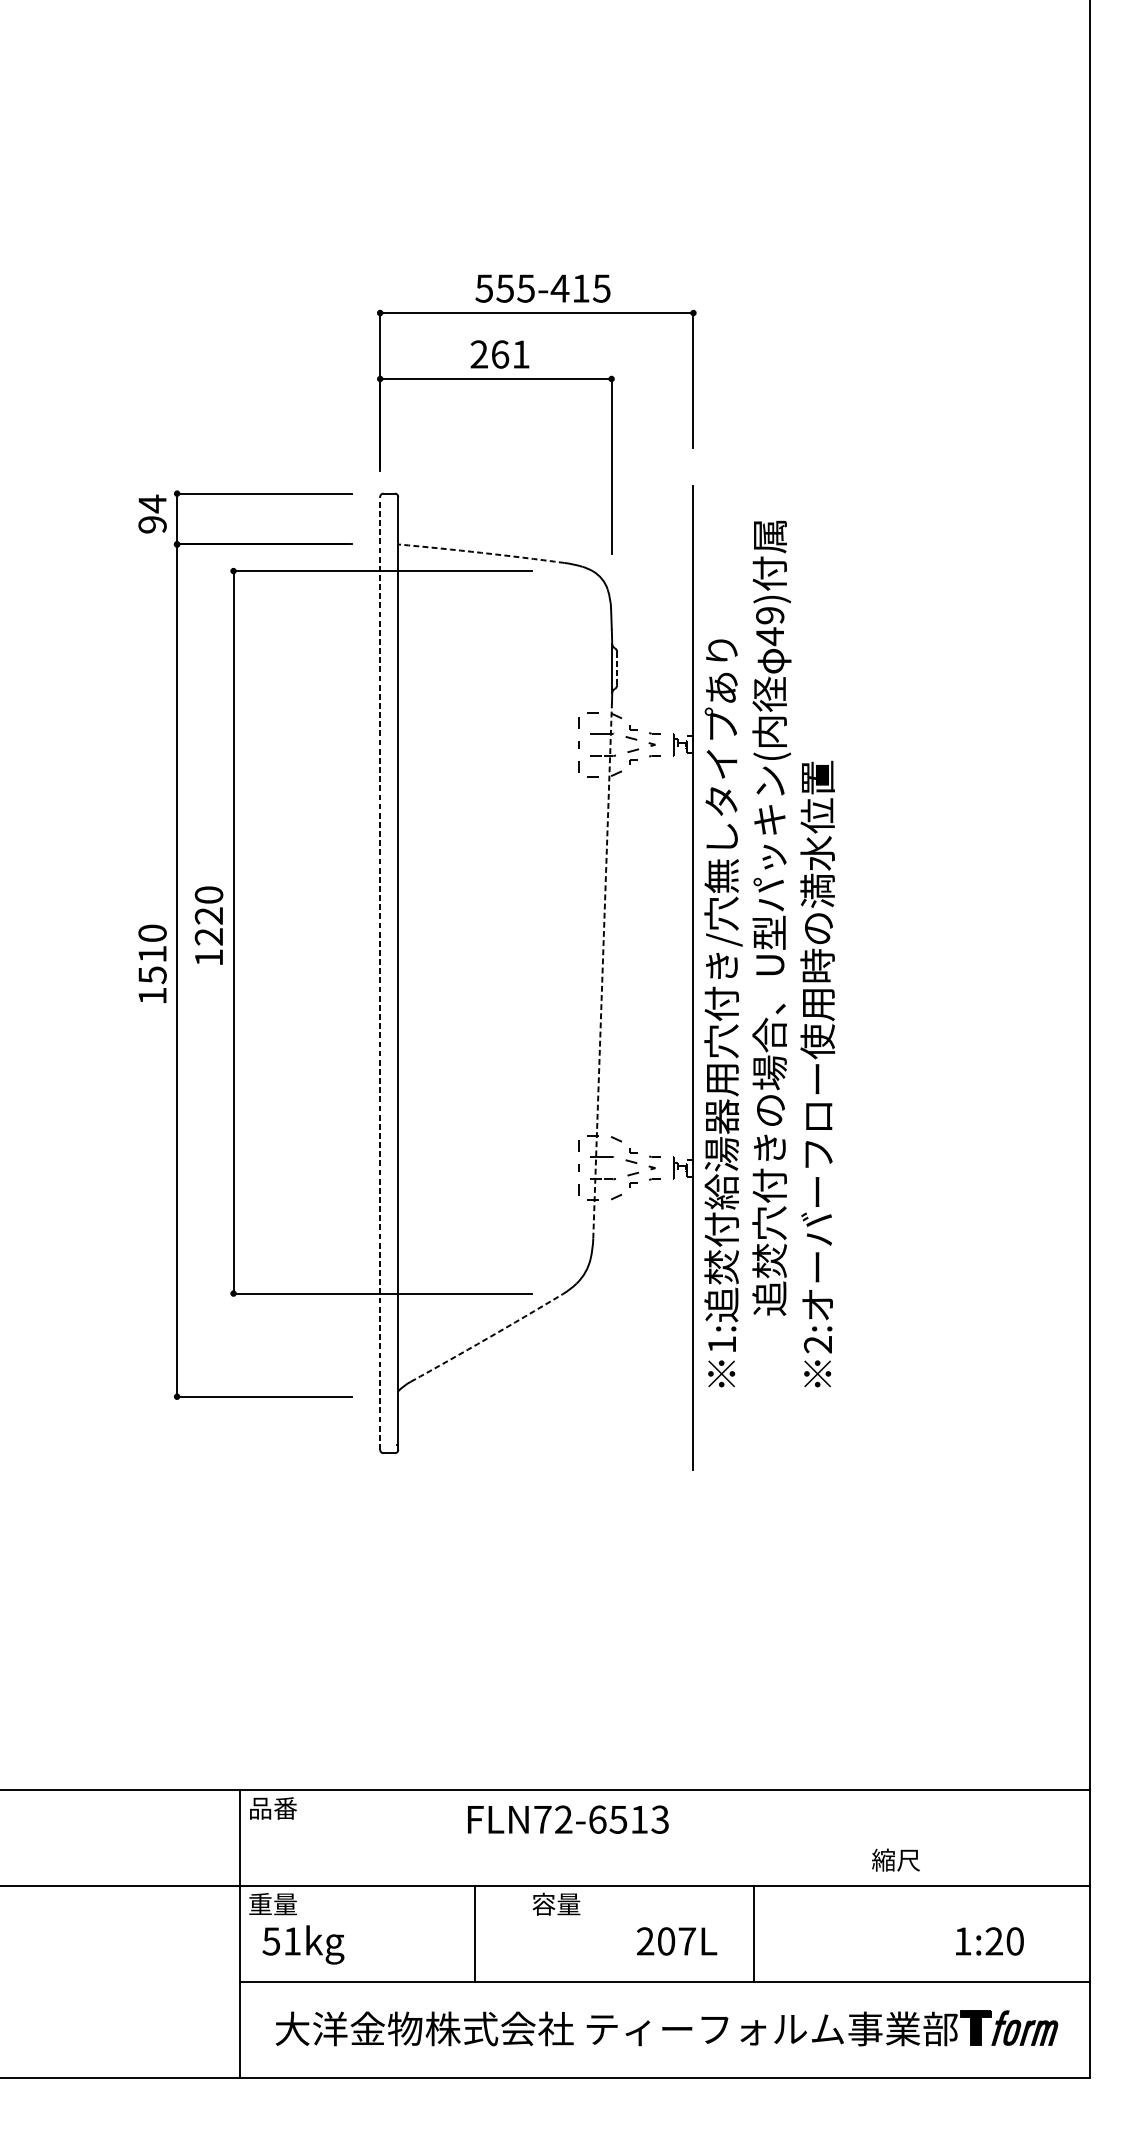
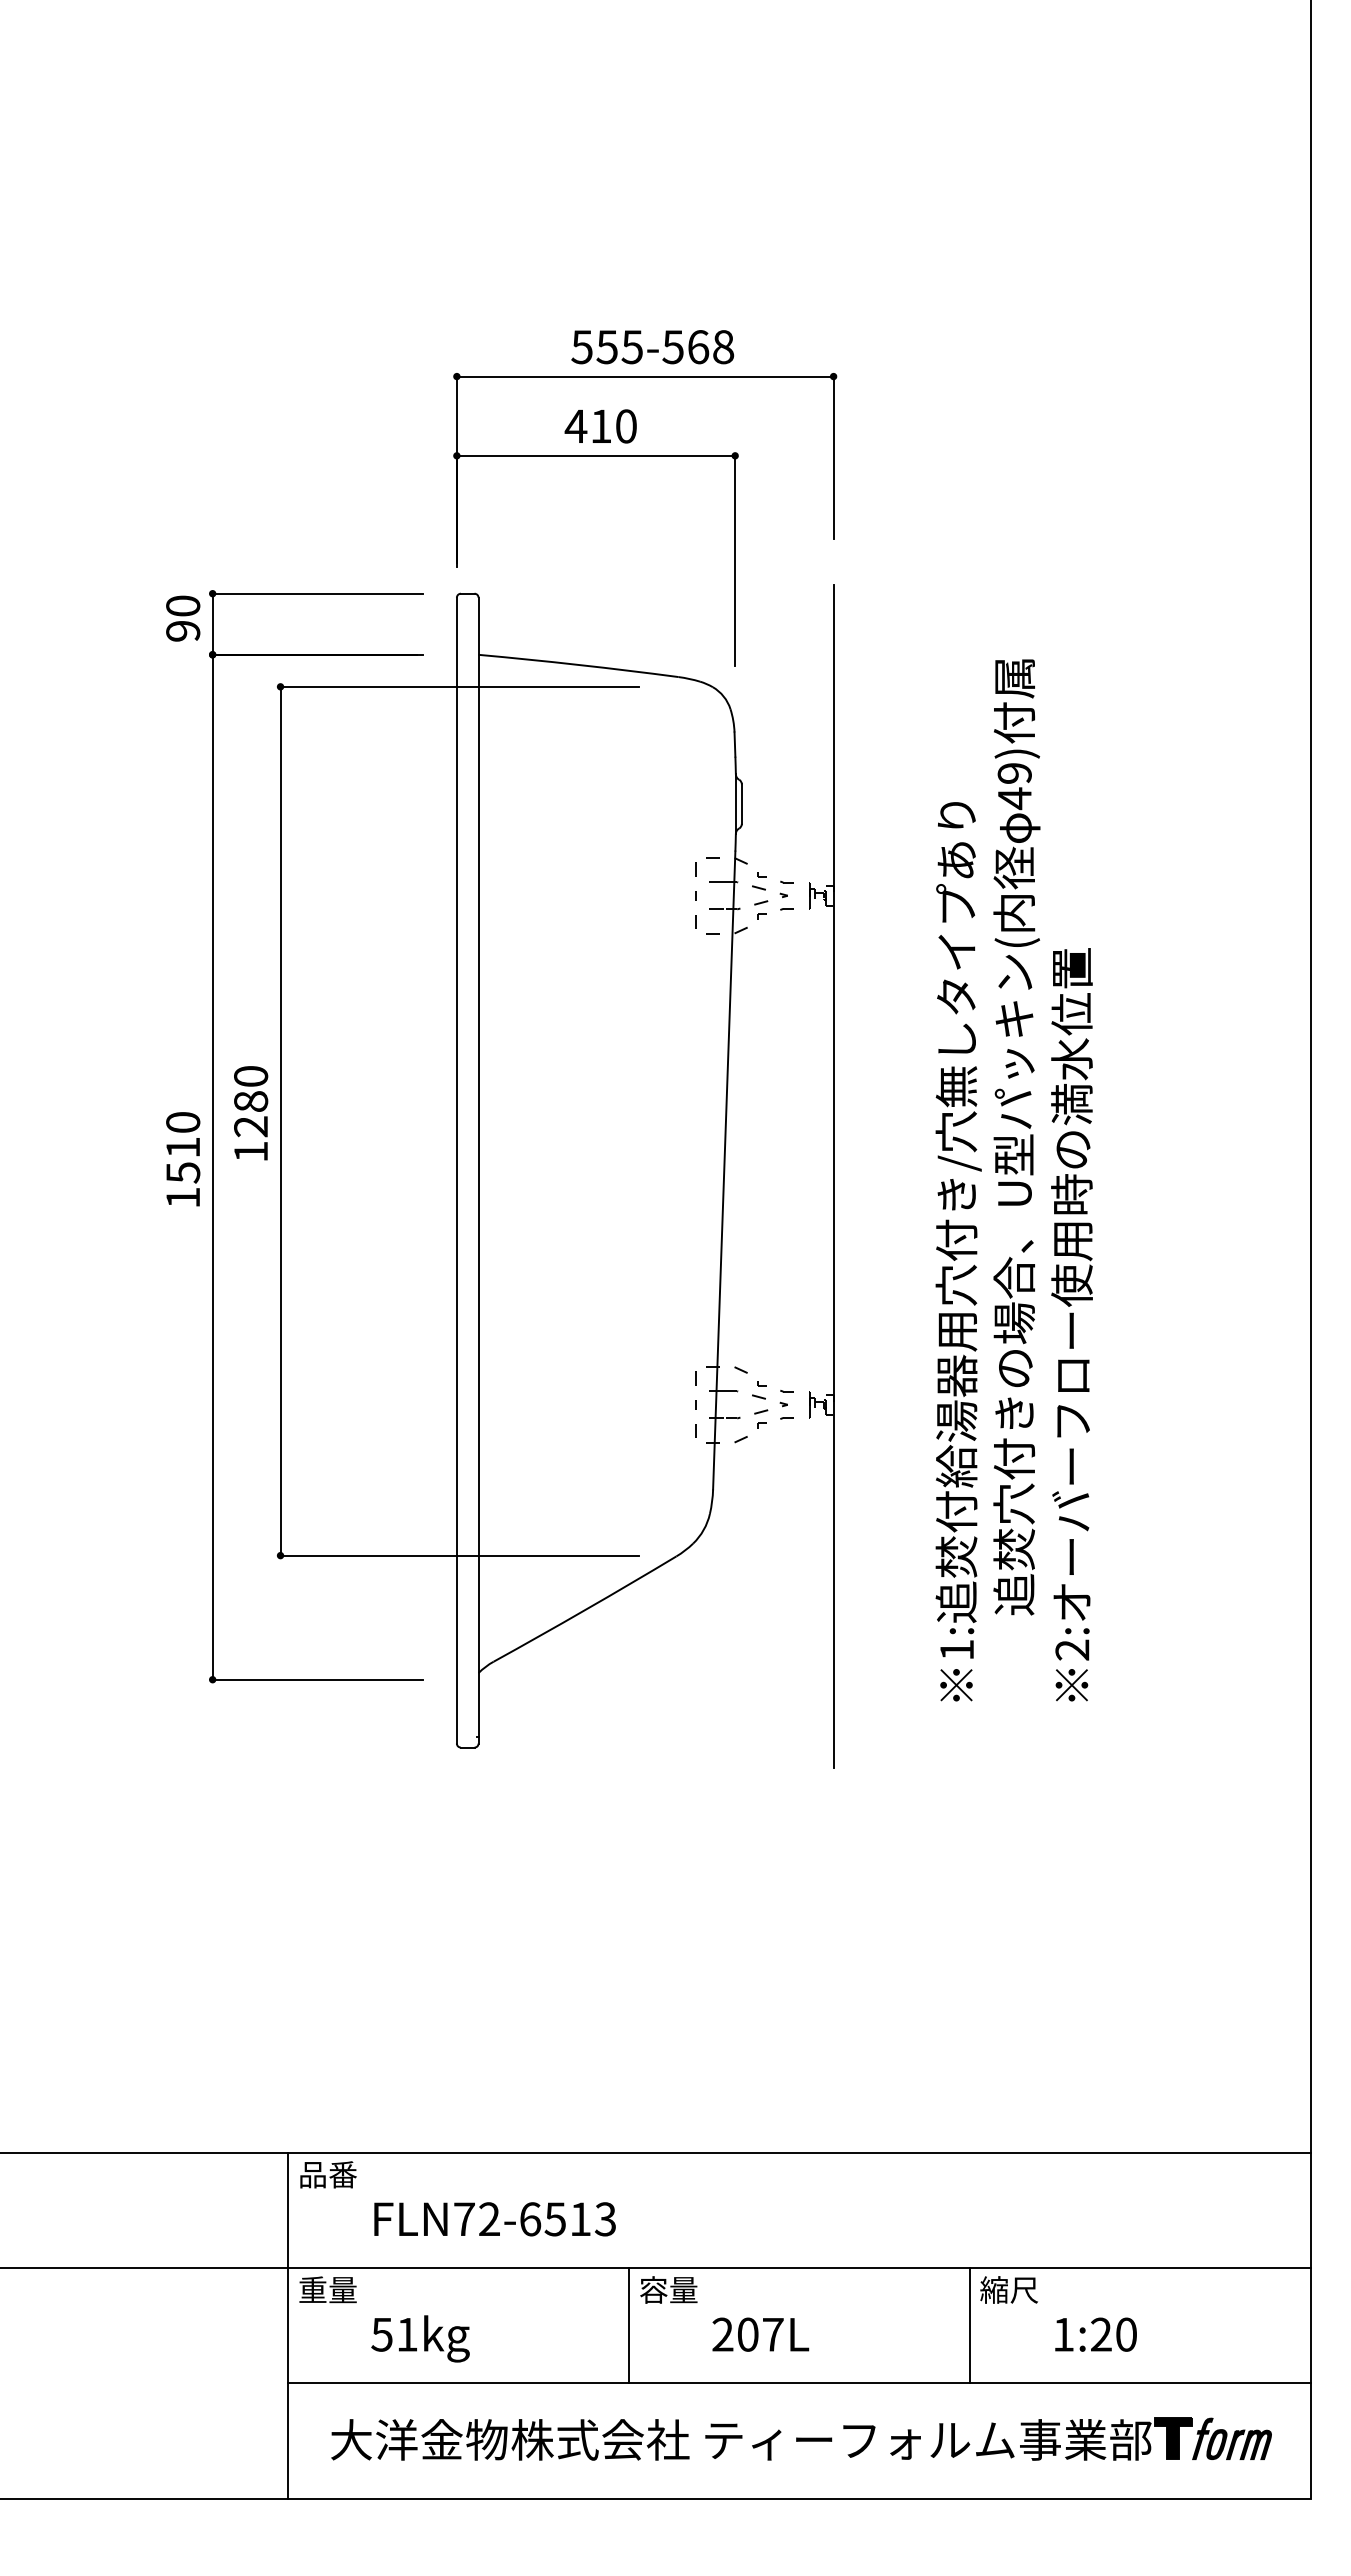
text: (580, 288) -> (697, 347), 555-415 -> 555-568
text: (499, 354) -> (600, 426), 261 -> 410
text: (152, 503) -> (183, 605), 94 -> 90
arc: (481, 552) -> (578, 664), dashed -> solid
line: (616, 668) -> (741, 804), dashed -> solid
text: (209, 915) -> (251, 1101), 1220 -> 1280
text: (769, 954) -> (1013, 1180), moved
line: (379, 973) -> (456, 1170), dashed -> solid
line: (602, 973) -> (724, 1170), dashed -> solid
arc: (487, 1338) -> (585, 1609), dashed -> solid
text: (567, 1819) -> (494, 2219), moved
text: (895, 1859) -> (1008, 2289), moved
line: (475, 1933) -> (629, 2325), moved
line: (753, 1933) -> (969, 2325), moved
text: (676, 1941) -> (760, 2334), moved
text: (989, 1941) -> (1095, 2334), moved
text: (303, 1944) -> (420, 2338), moved

